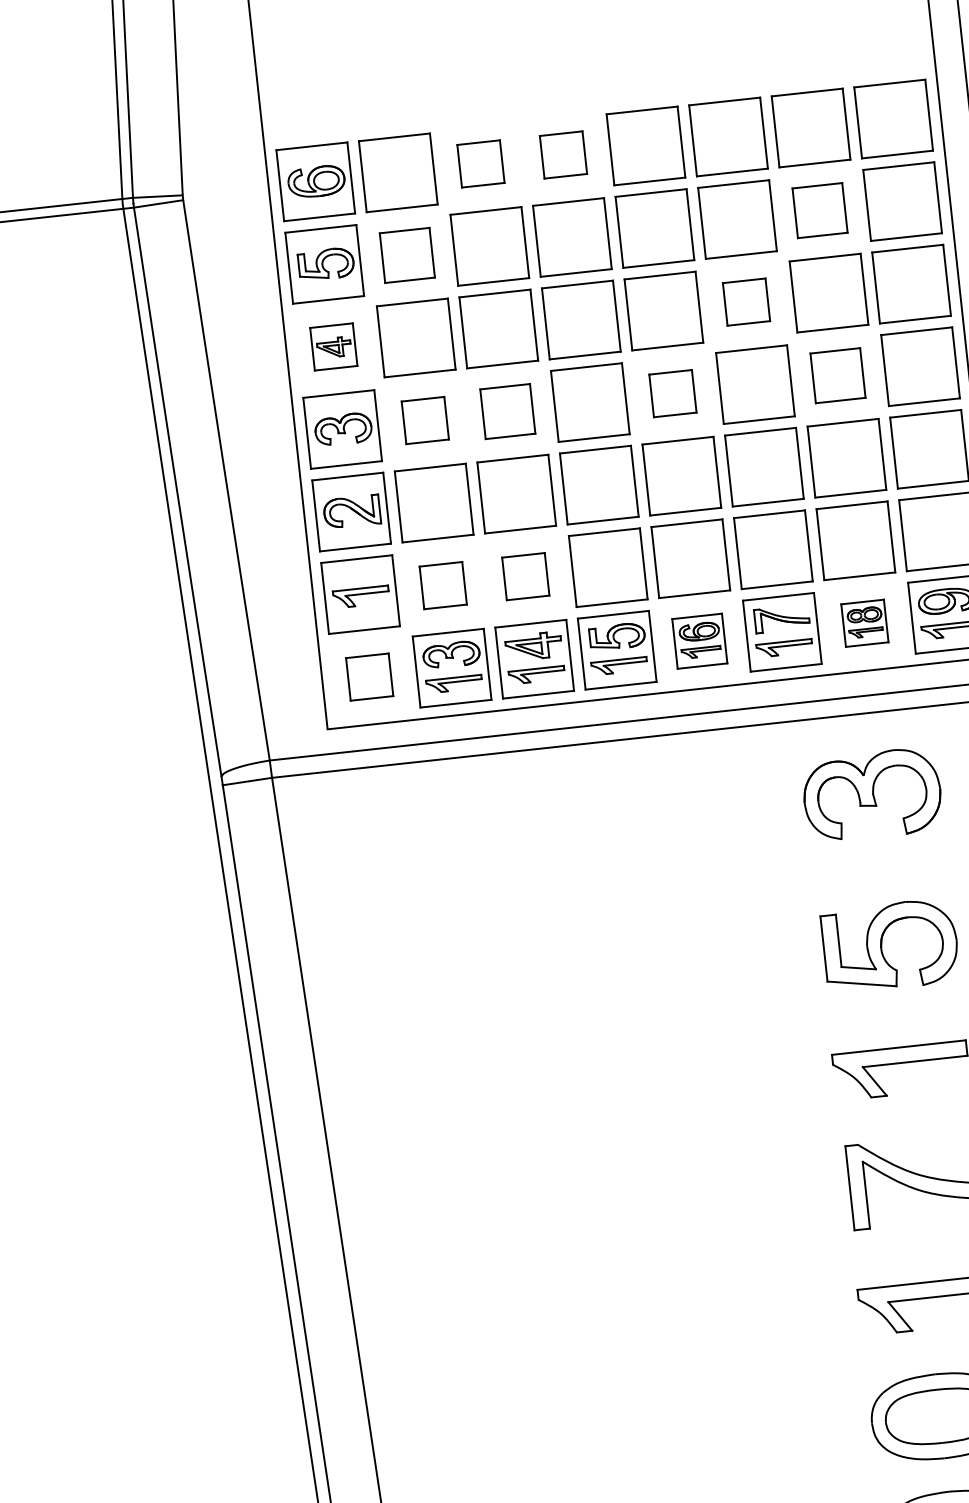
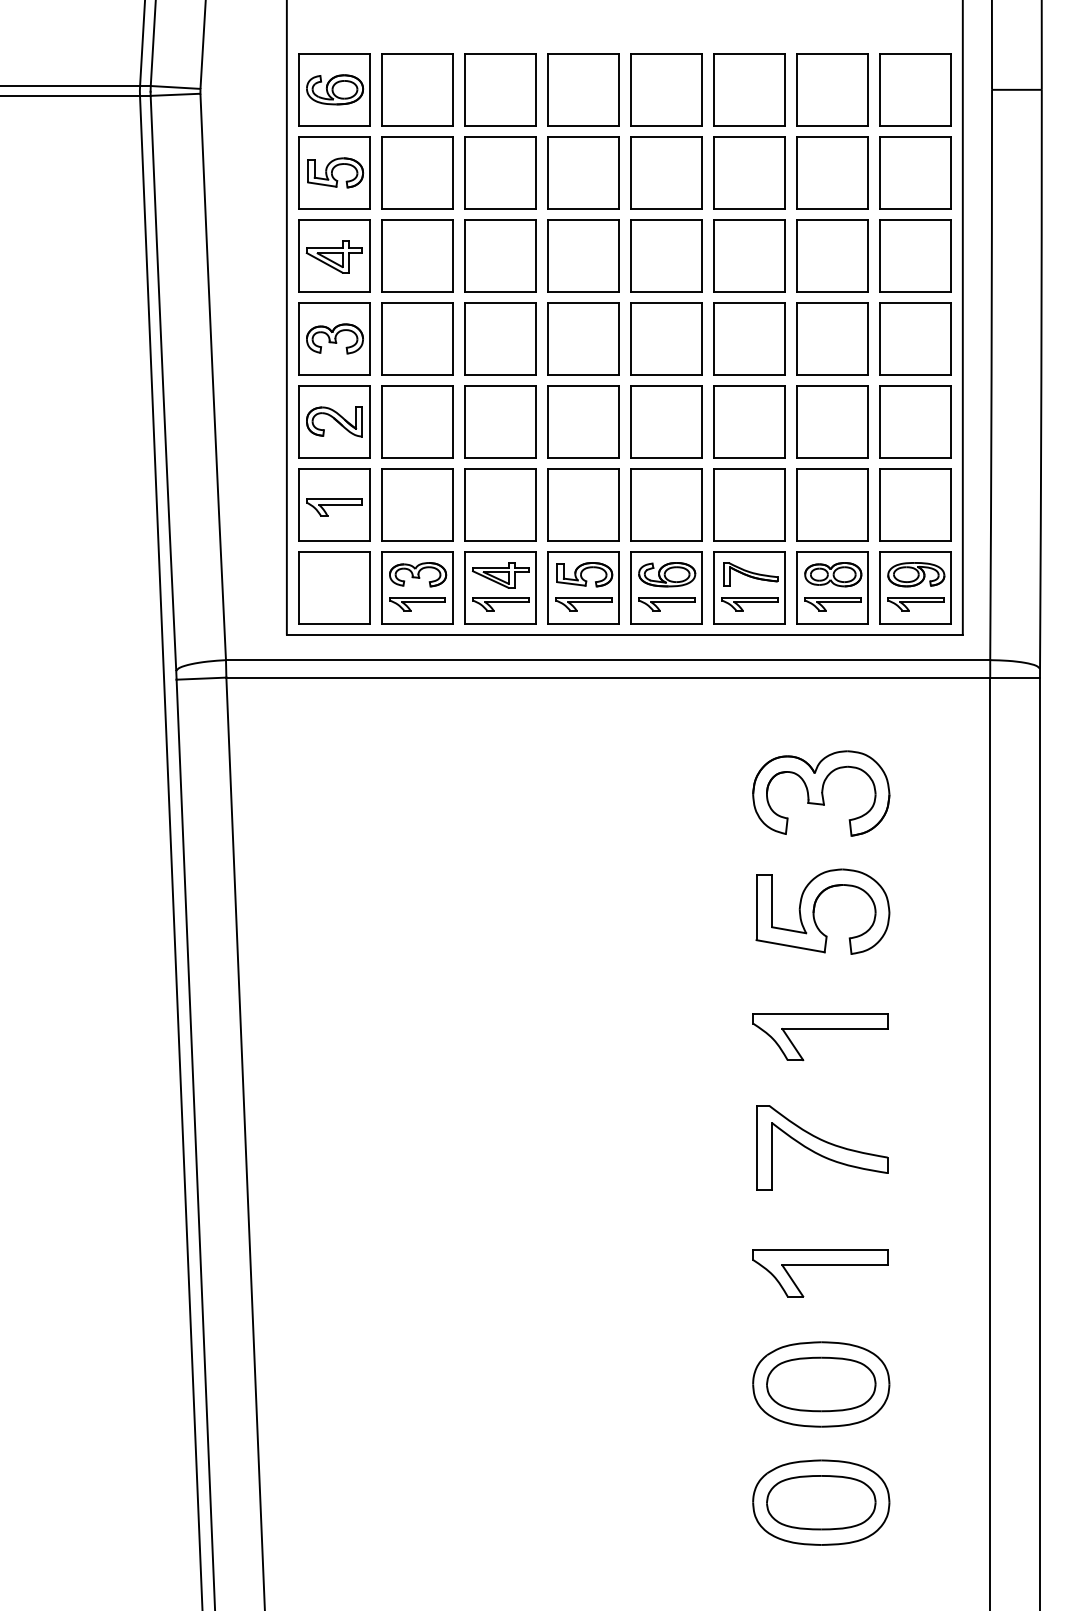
part: (563, 154) -> (583, 89), size x1.67
part: (481, 163) -> (500, 89), size x1.67
part: (820, 210) -> (832, 172), size x1.43
part: (407, 255) -> (417, 172), size x1.43
part: (746, 301) -> (749, 255), size x1.67
part: (333, 346) -> (334, 255), size x1.67
part: (838, 375) -> (832, 338), size x1.43
part: (672, 393) -> (666, 338), size x1.67
part: (507, 411) -> (500, 338), size x1.43
part: (425, 420) -> (417, 338), size x1.67
part: (525, 576) -> (500, 504), size x1.67
part: (443, 585) -> (417, 504), size x1.67
part: (864, 622) -> (832, 587), size x1.67
part: (699, 640) -> (666, 587), size x1.43
part: (369, 676) -> (334, 587), size x1.67
part: (872, 794) -> (821, 793), moved

